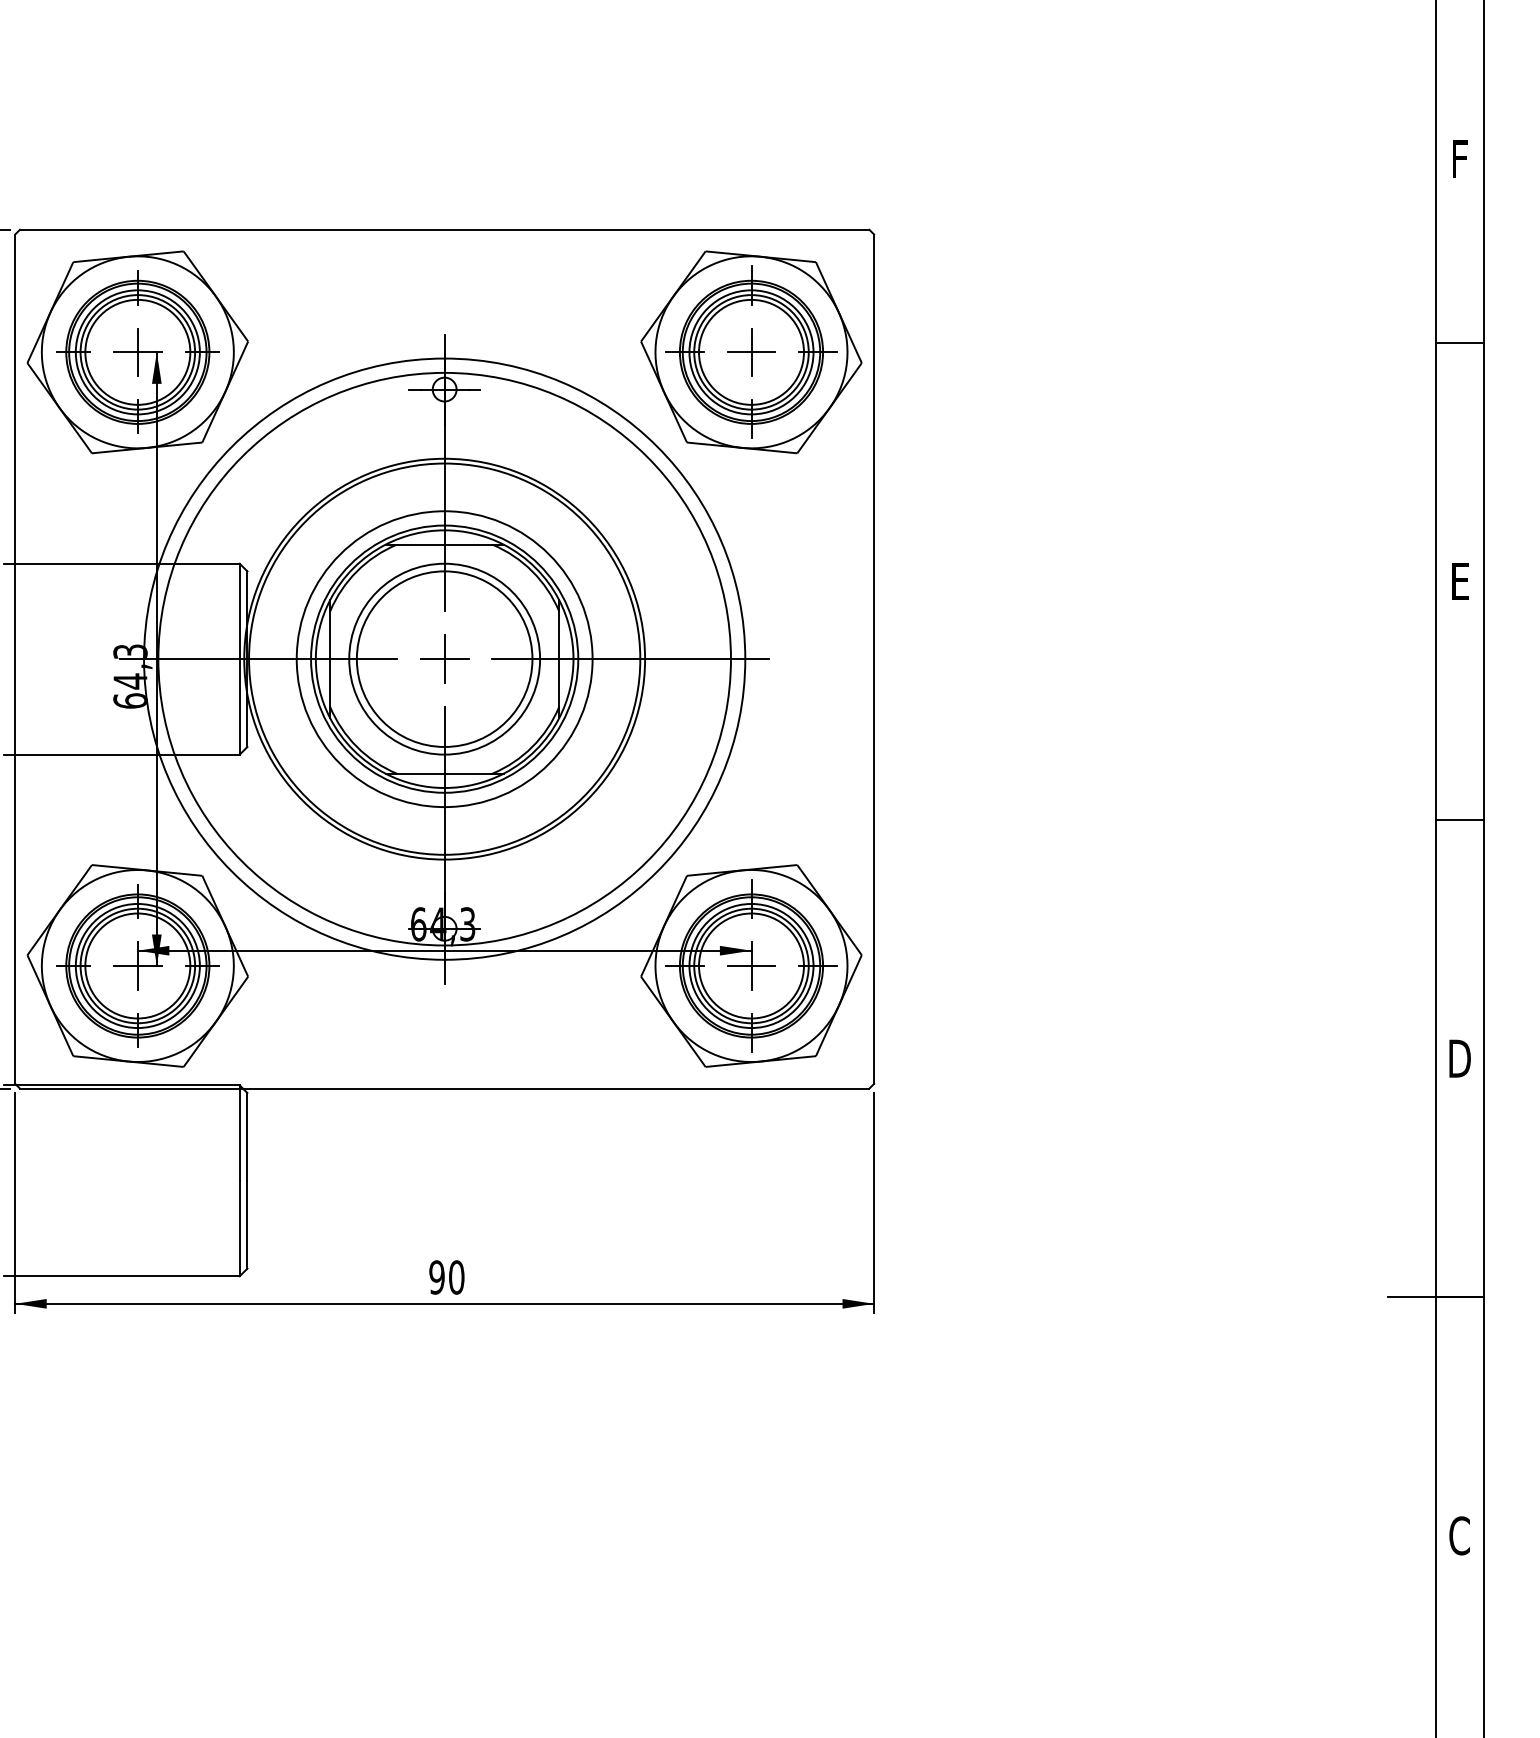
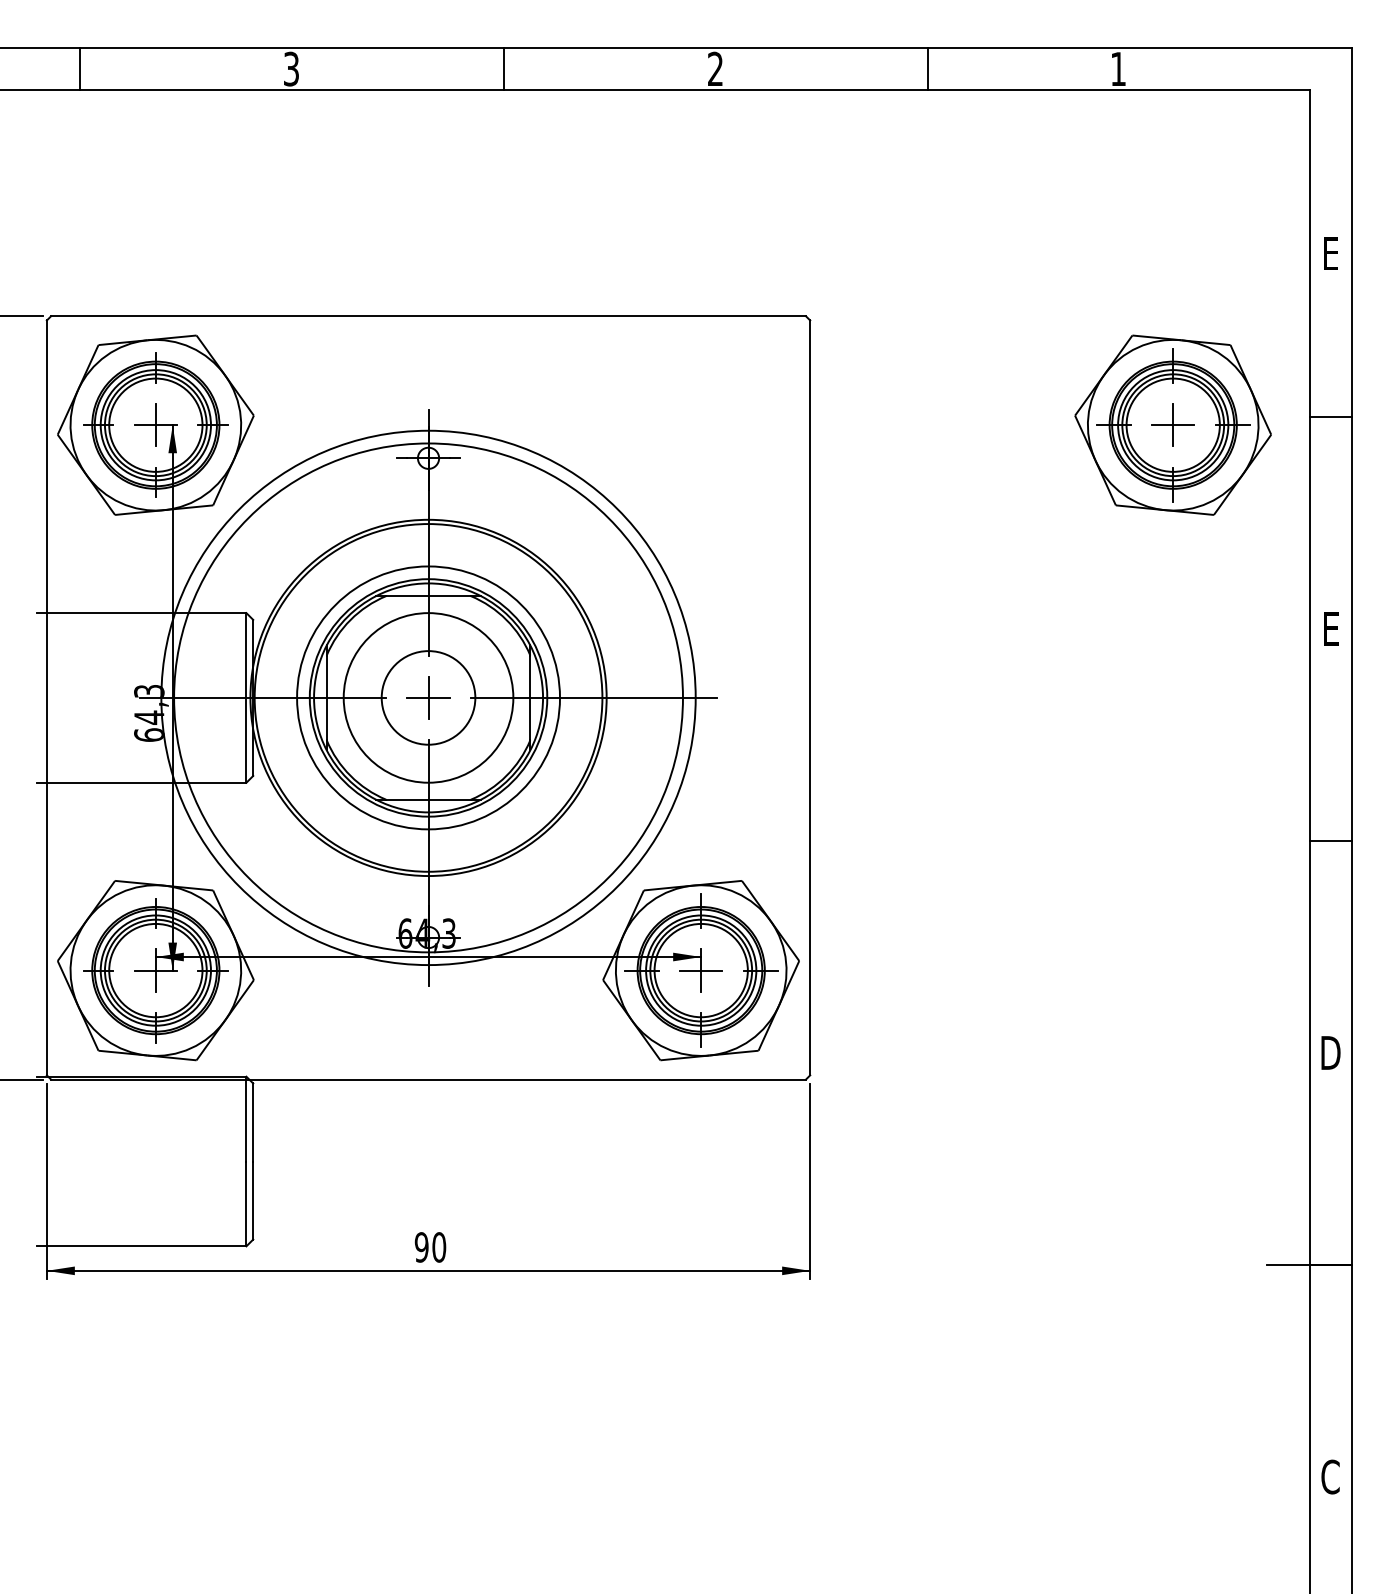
text: (1459, 159) -> (1330, 253), F -> E
part: (750, 351) -> (1172, 424), moved
circle: (444, 658) -> (428, 697), size x0.6

